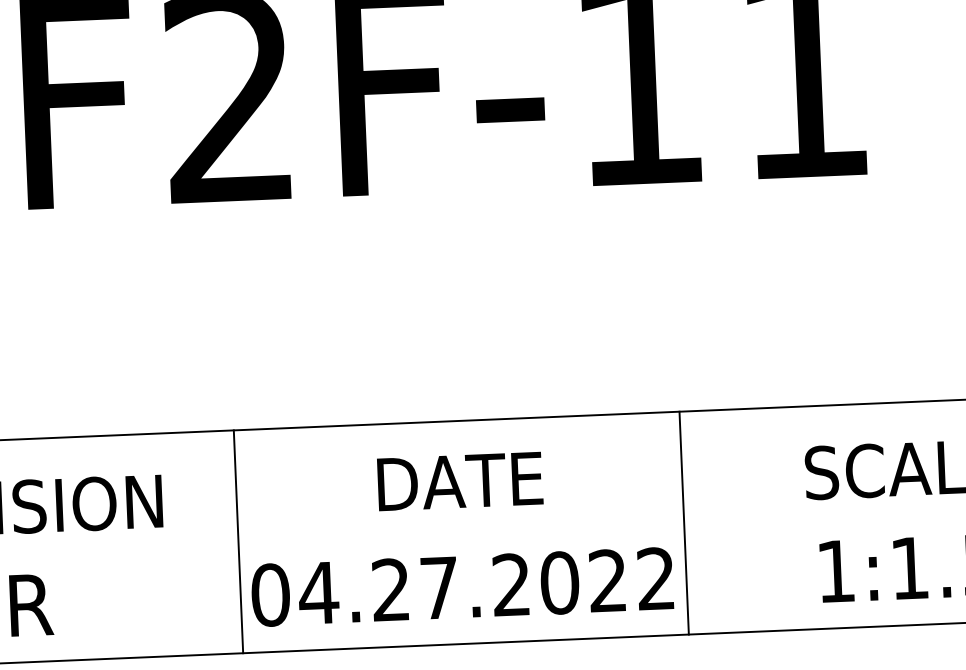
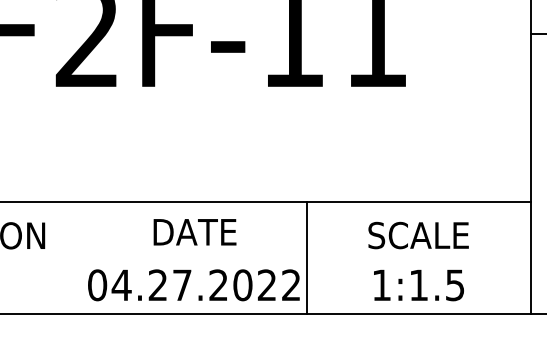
line: (238, 541) -> (82, 257), removed

